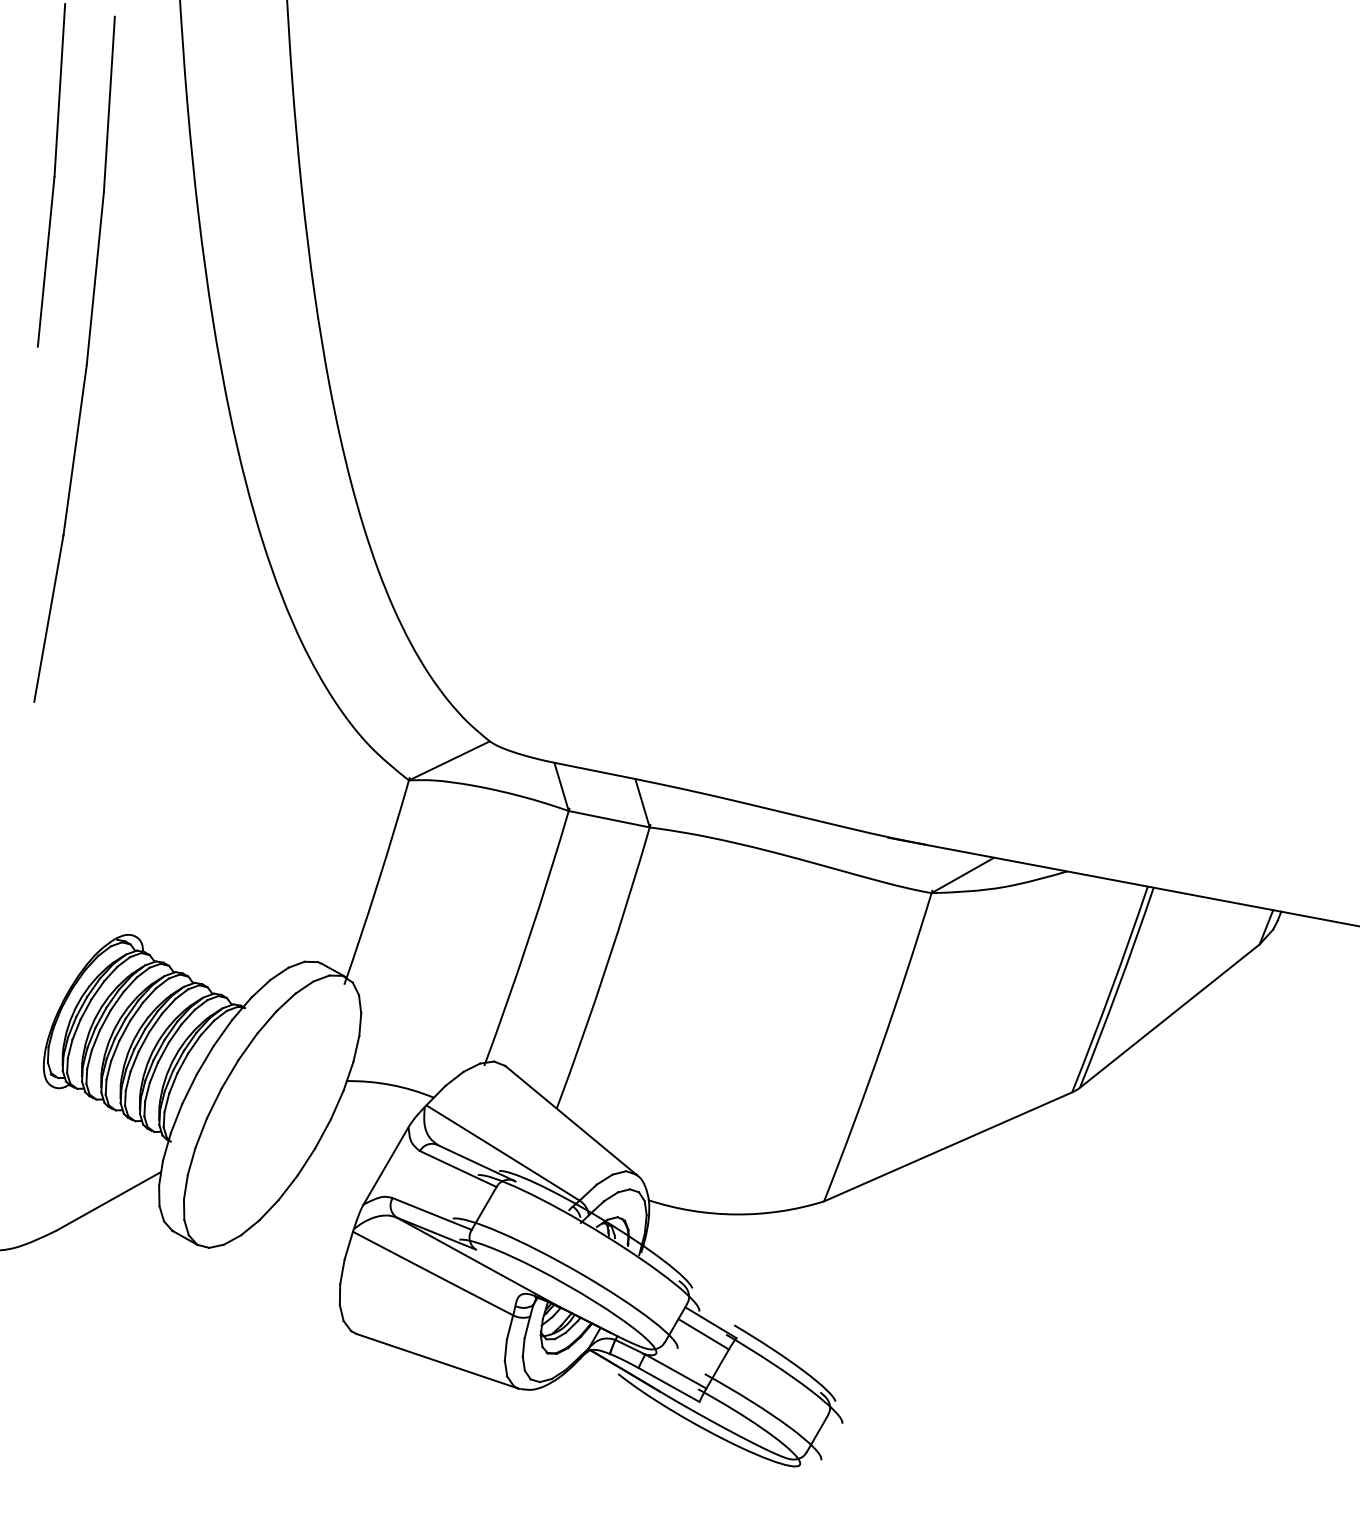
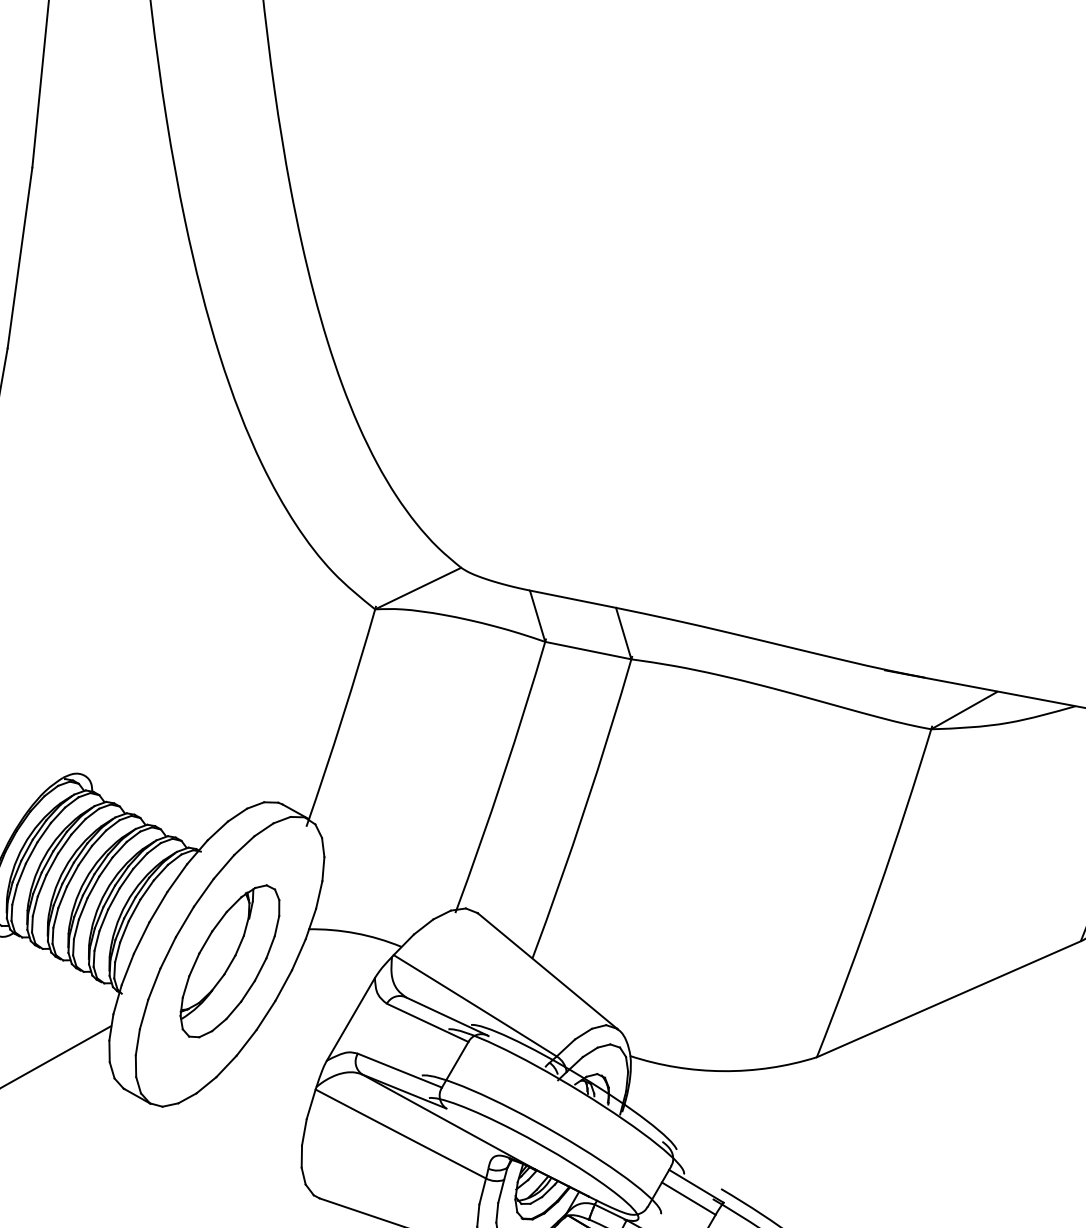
part: (272, 1110) -> (230, 960), added

